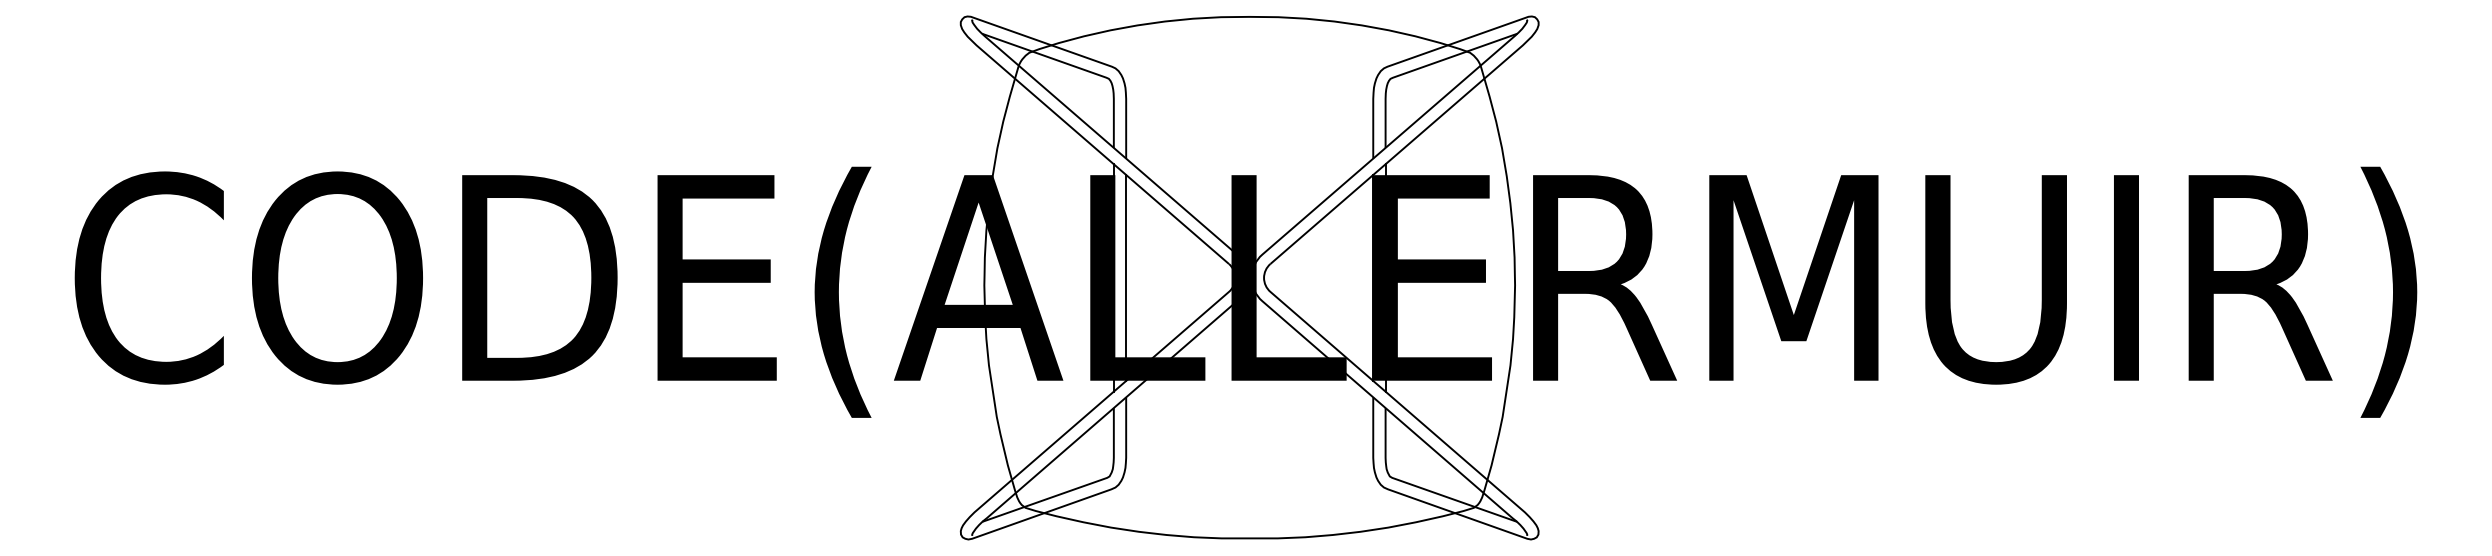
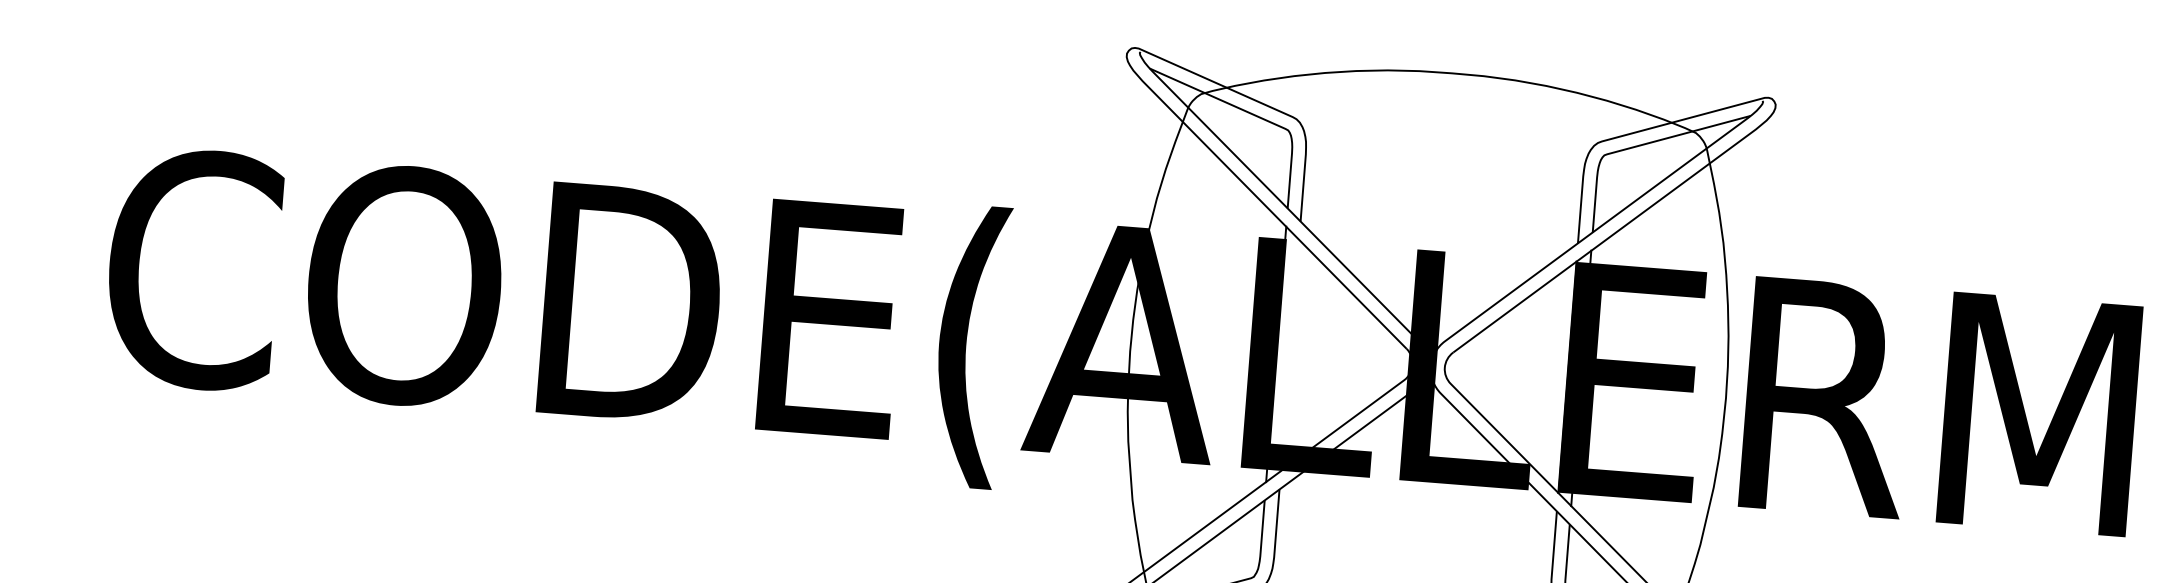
line: (1126, 277) -> (1290, 355), removed

